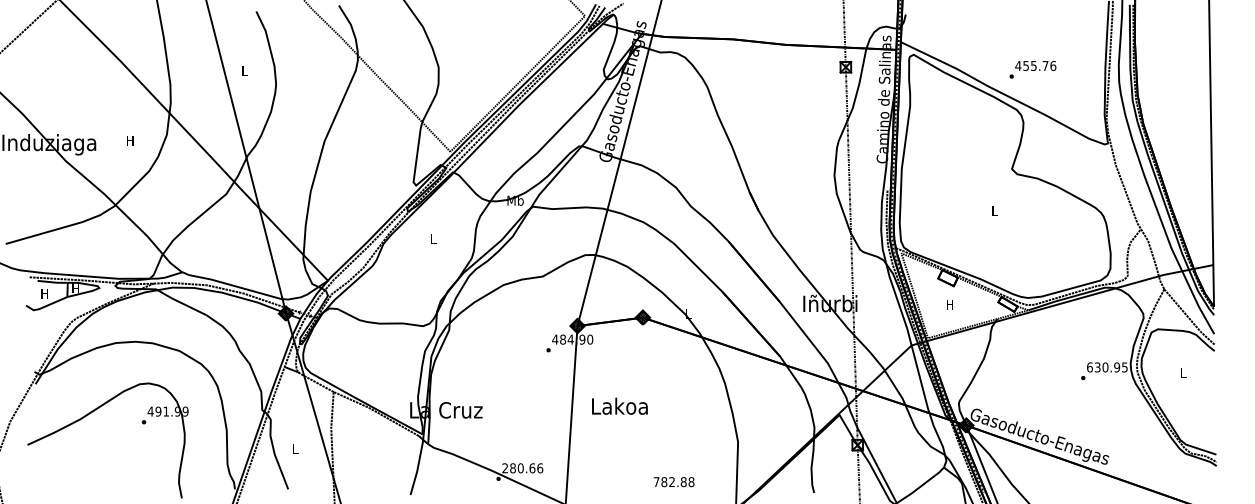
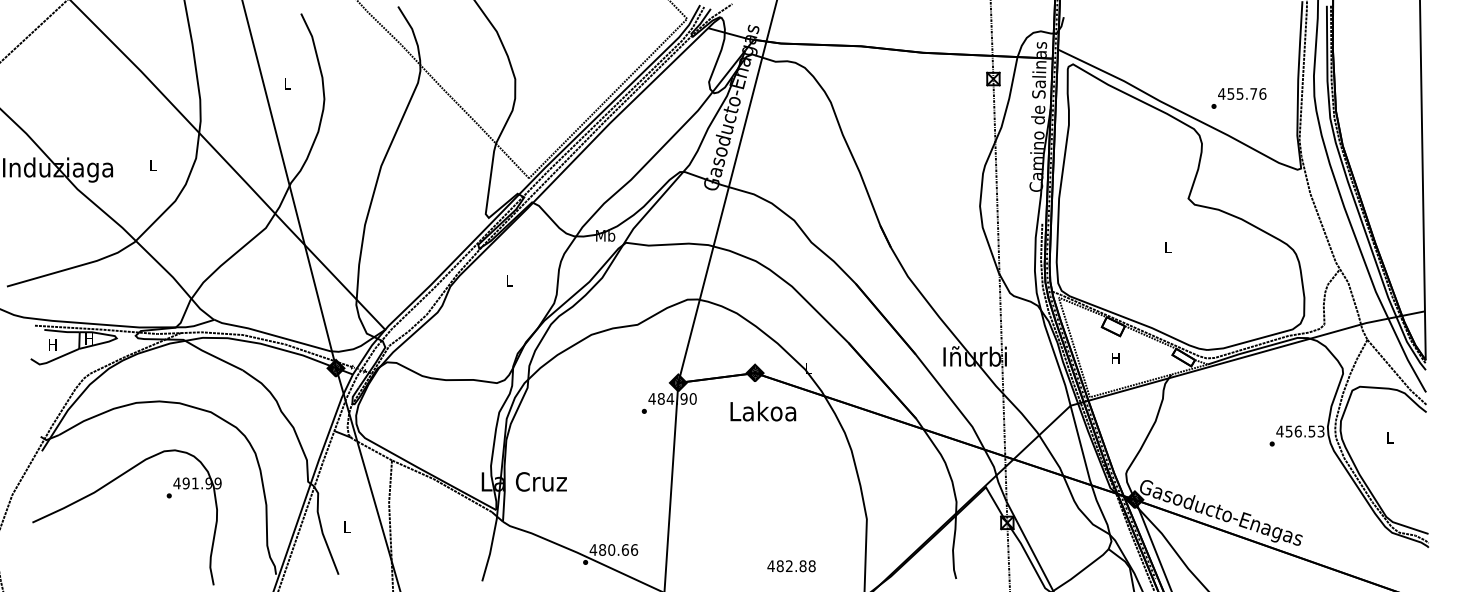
text: (1032, 69) -> (1238, 98), moved
text: (130, 140) -> (153, 165), H -> L
text: (1106, 367) -> (1299, 431), 630.95 -> 456.53
text: (619, 405) -> (762, 410), moved
text: (505, 468) -> (593, 550), 280.66 -> 480.66
text: (656, 481) -> (771, 565), 782.88 -> 482.88

